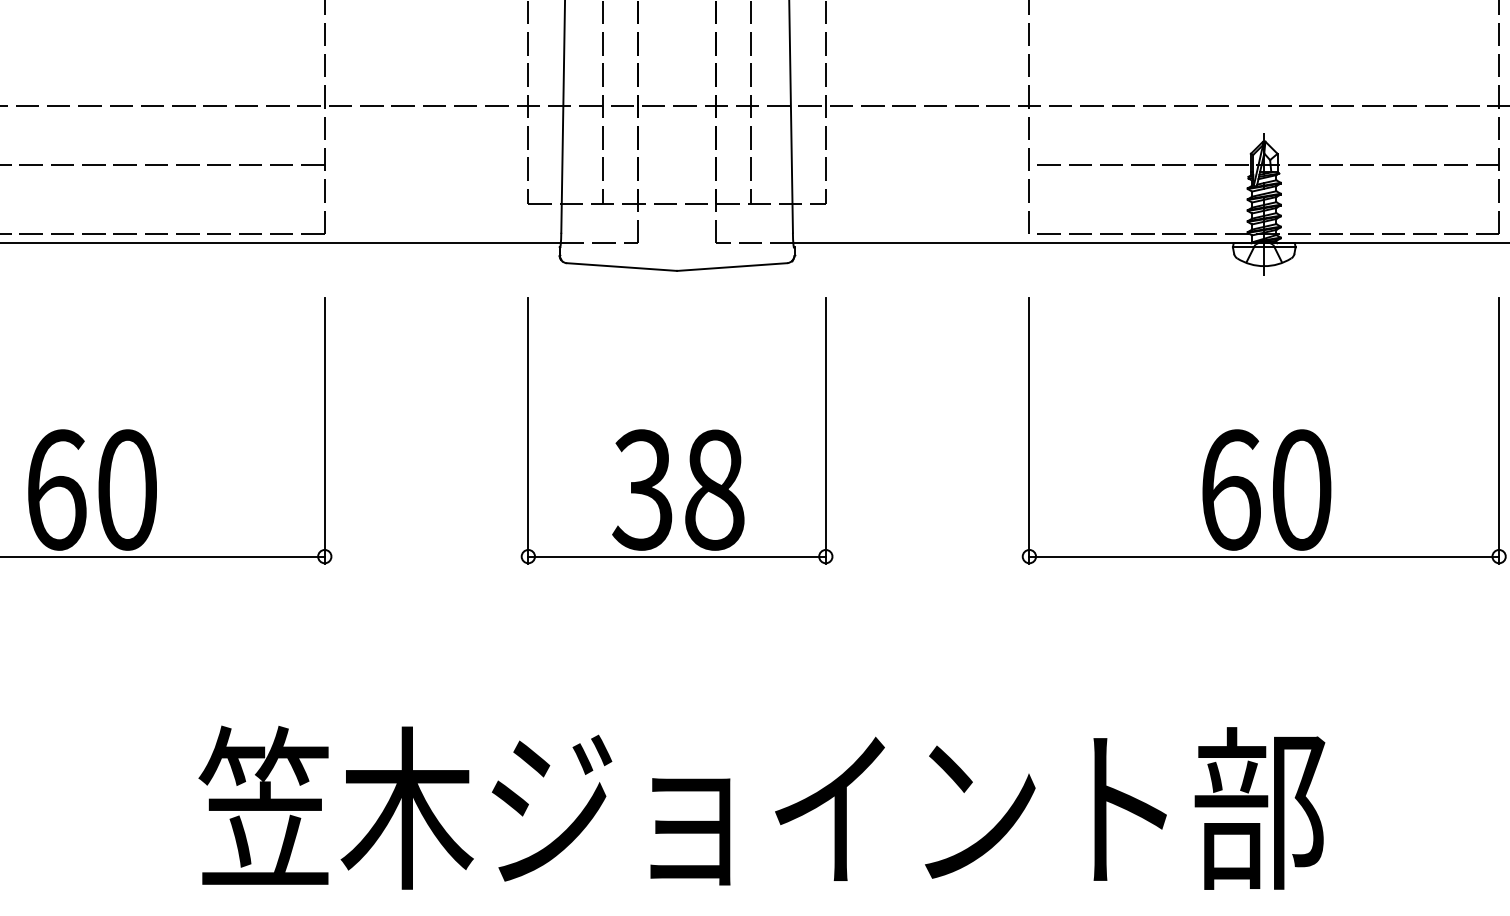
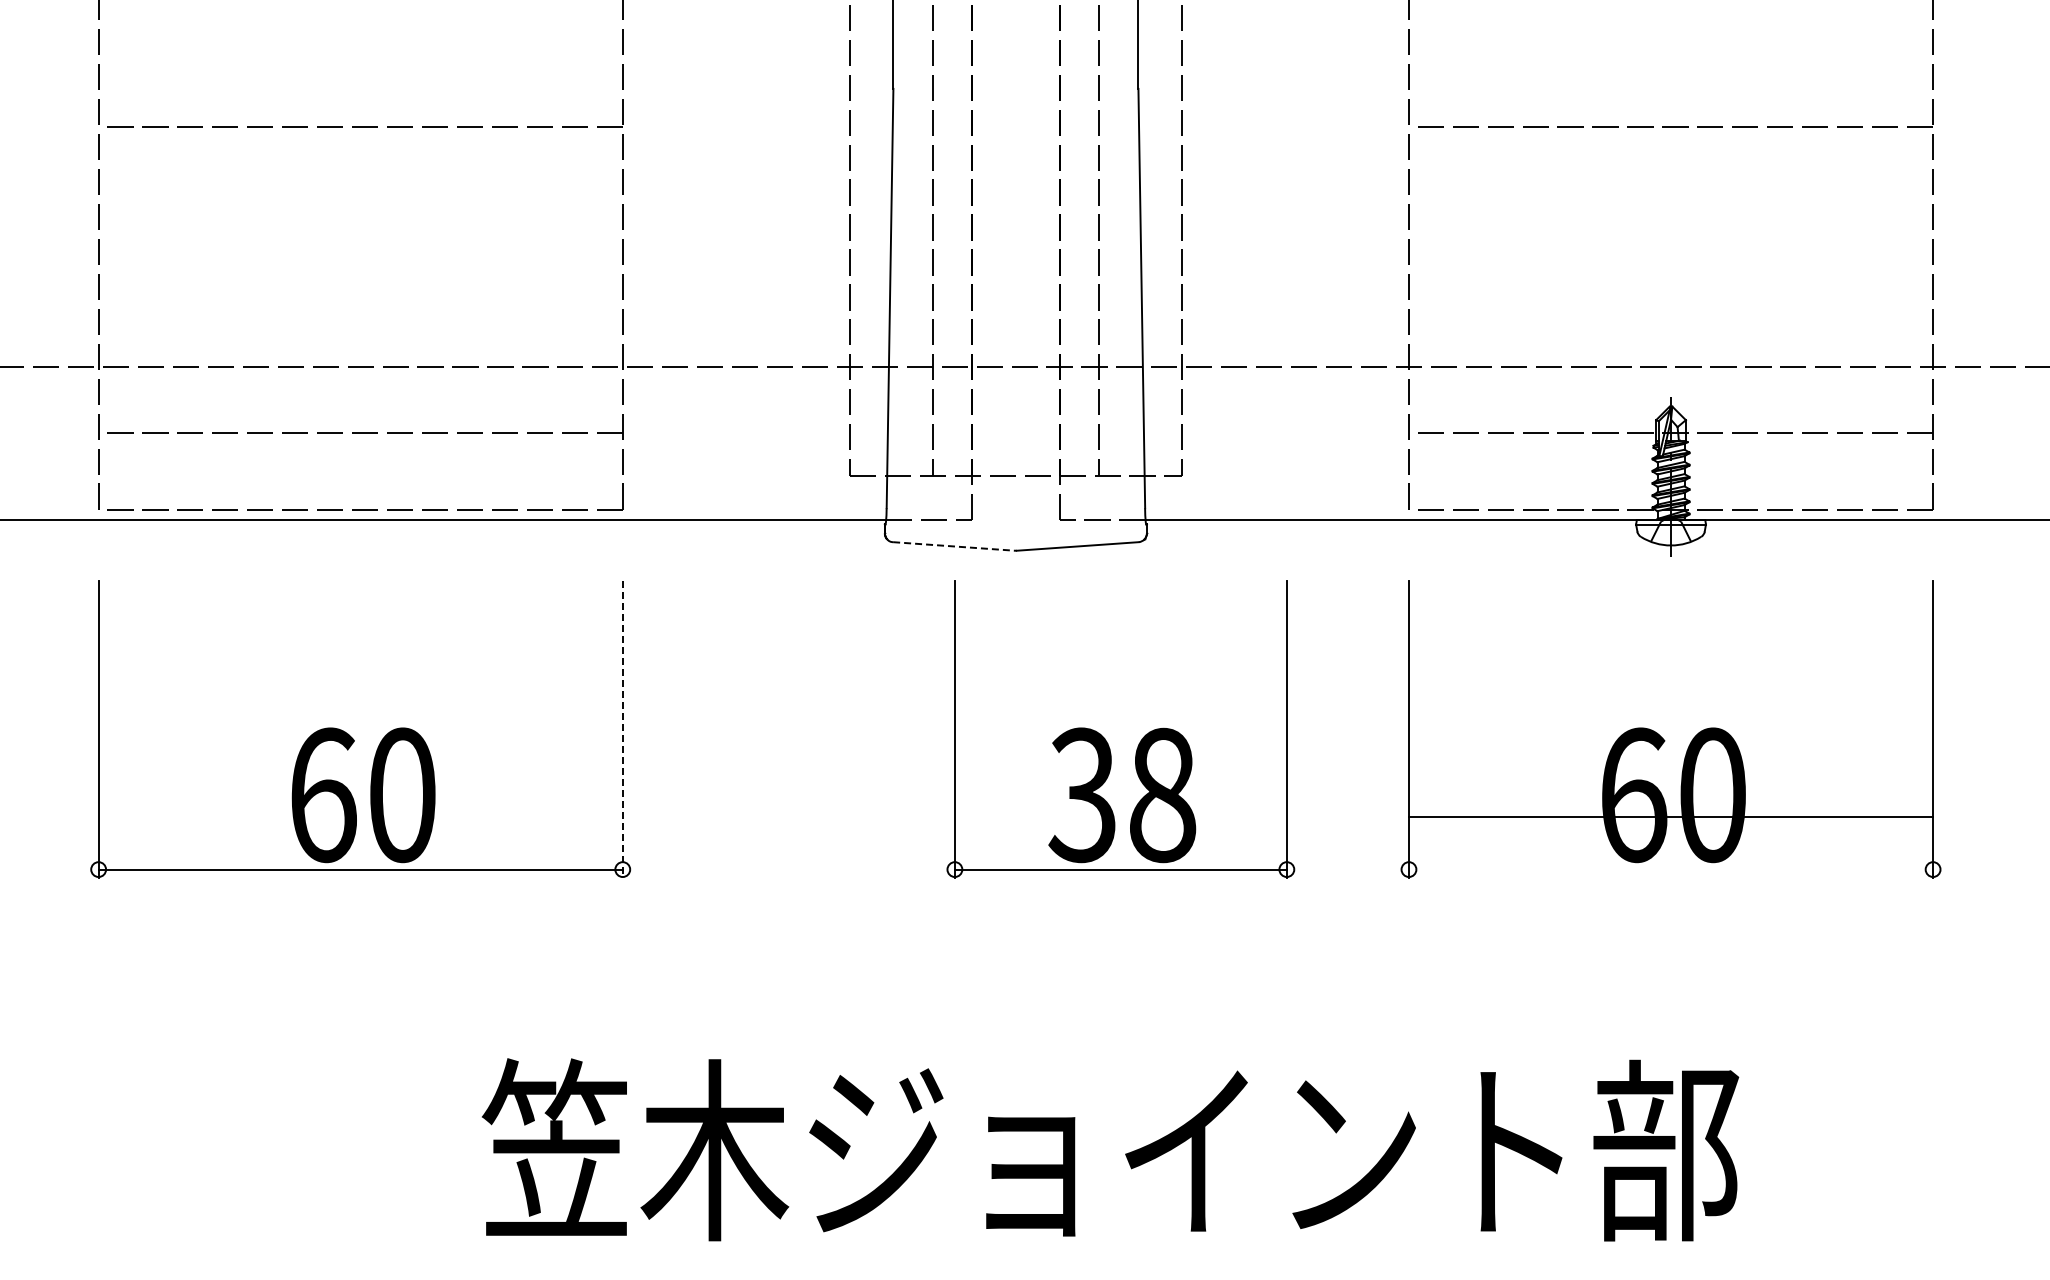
line: (622, 267) -> (954, 546), solid -> dashed
line: (324, 431) -> (622, 729), solid -> dashed
part: (663, 439) -> (1105, 738), moved
line: (1263, 556) -> (1670, 816), moved

